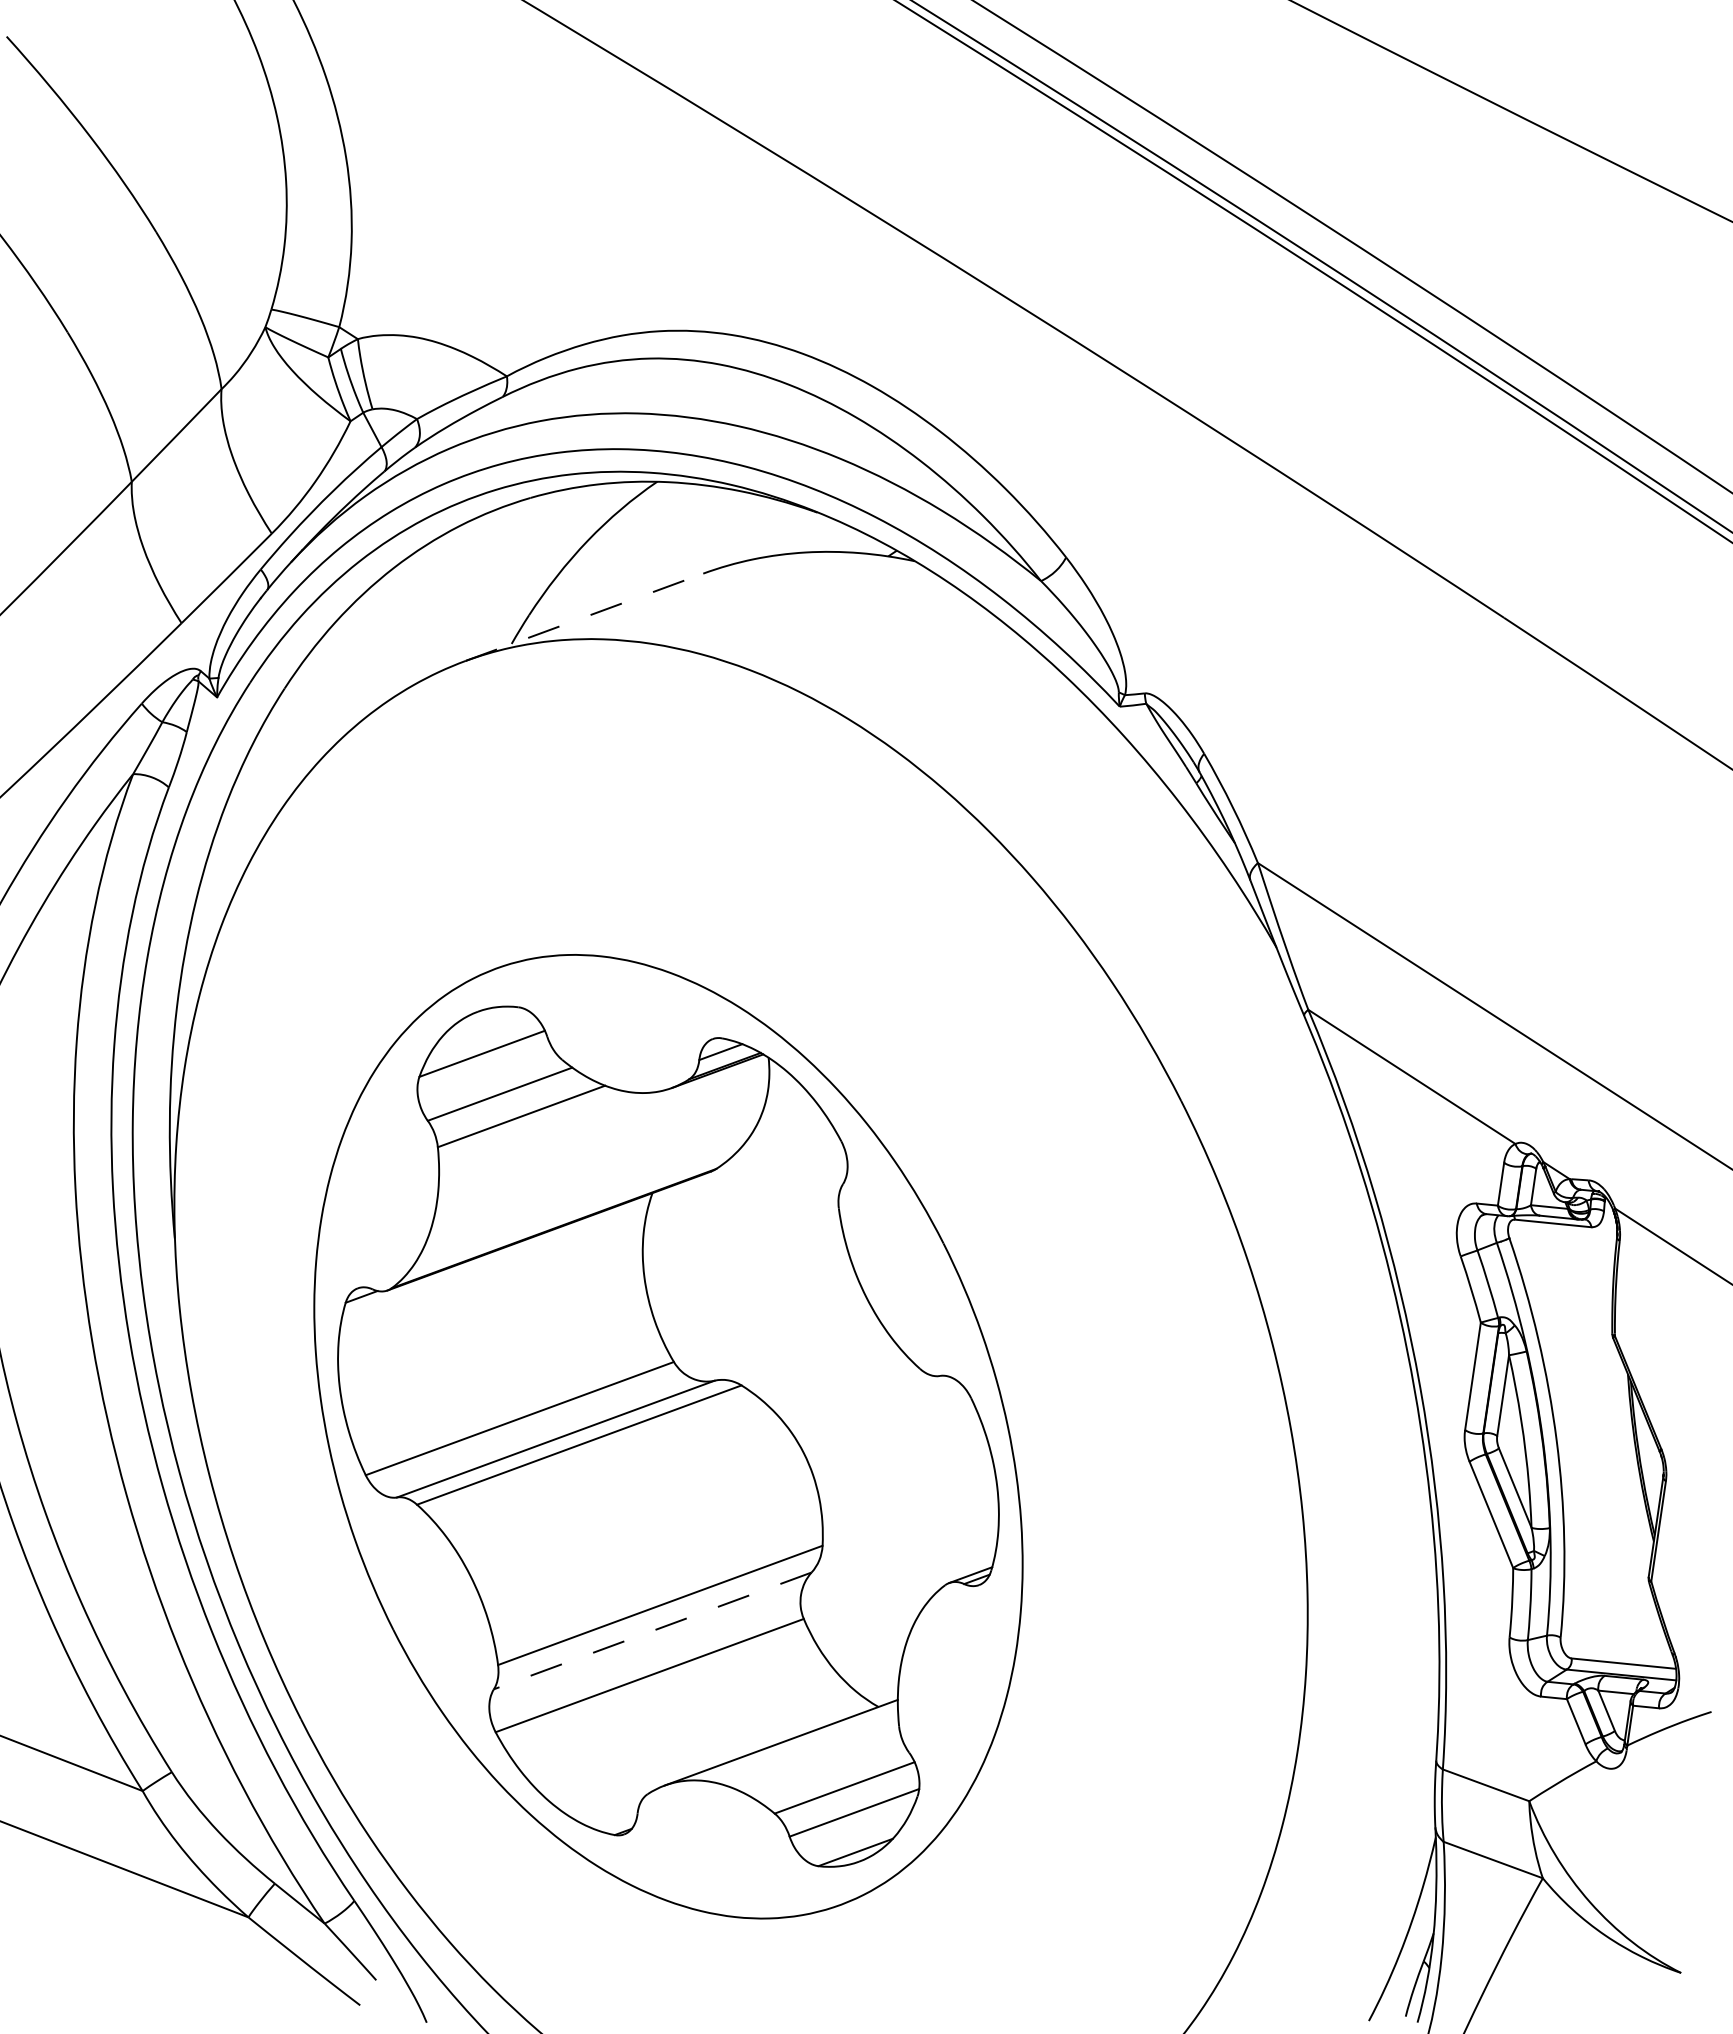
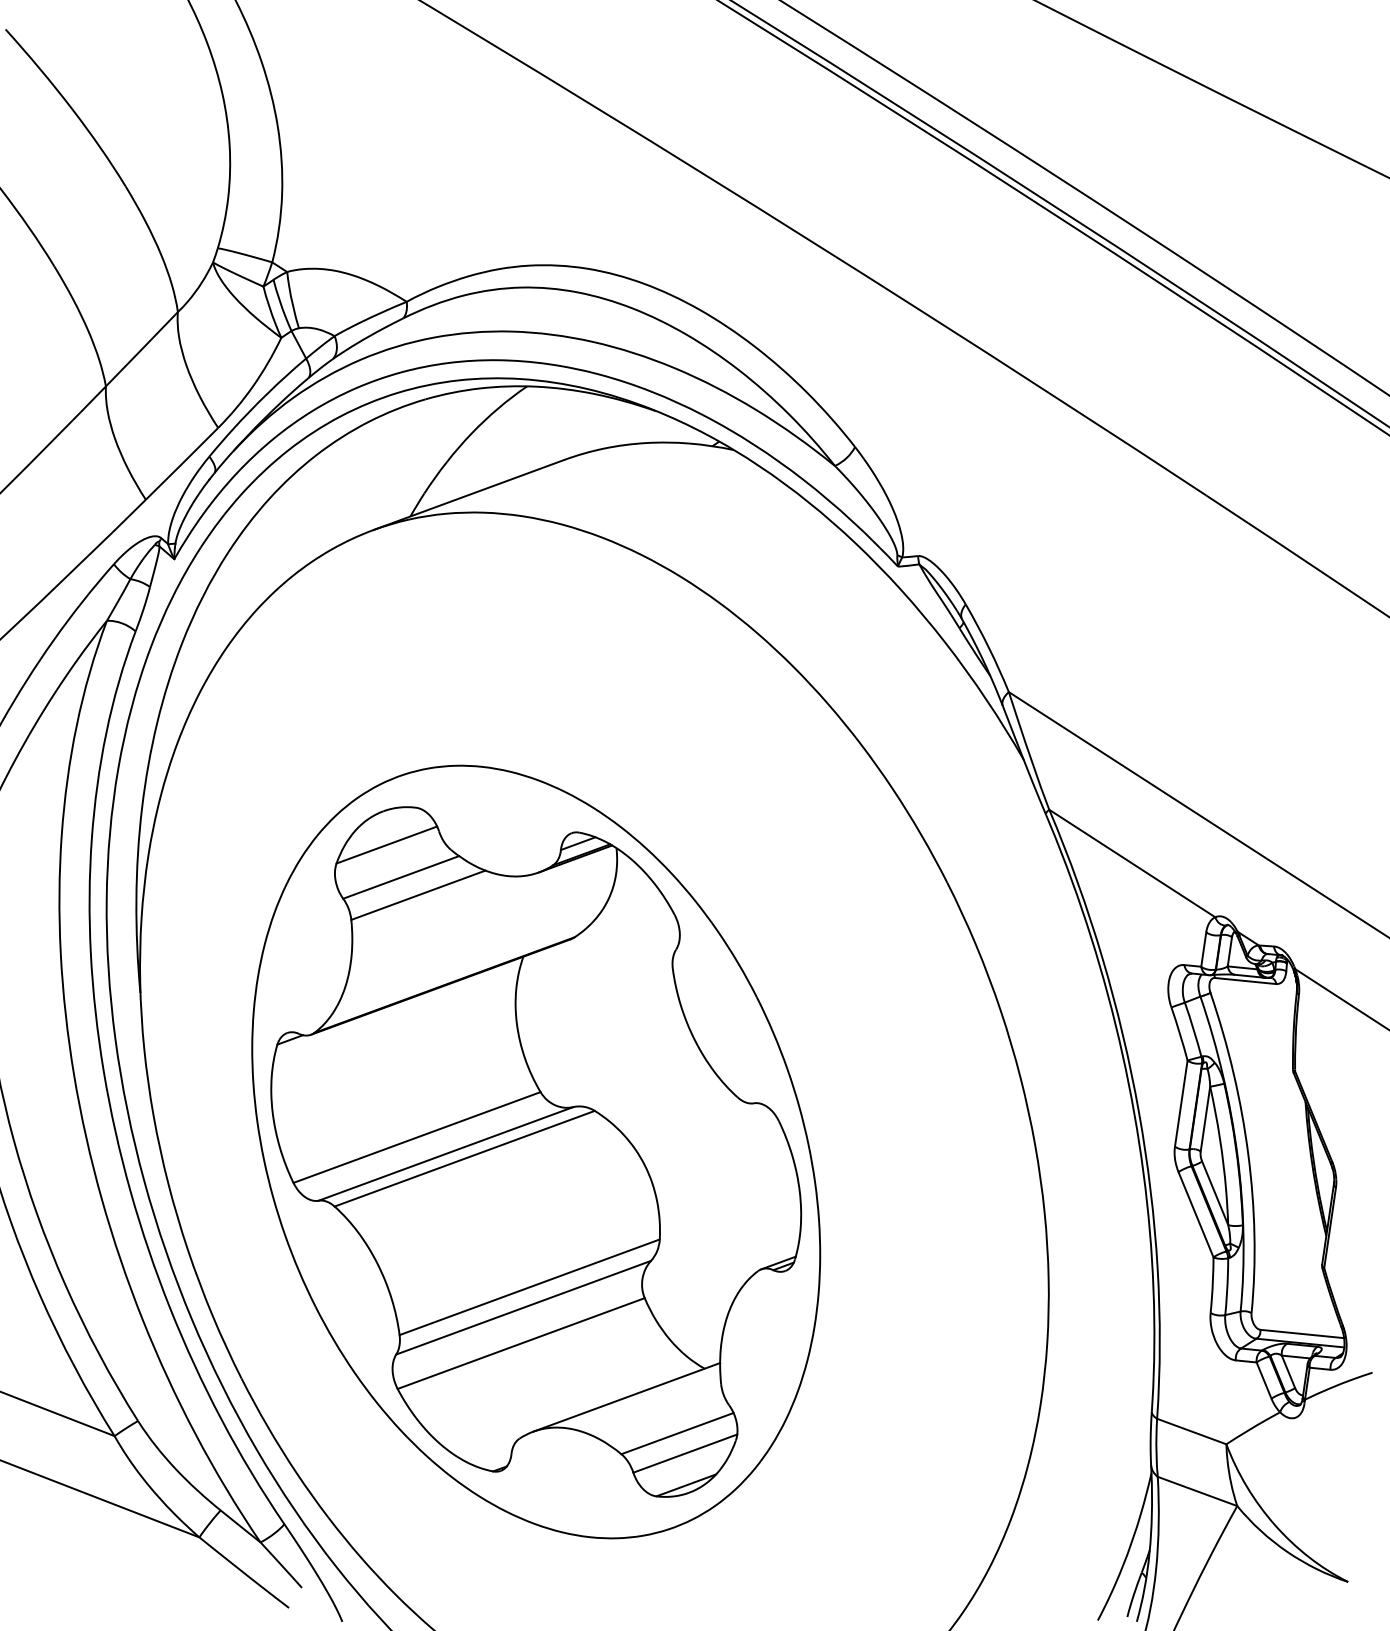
line: (584, 617) -> (468, 495), dashed -> solid
line: (652, 1631) -> (523, 1308), dashed -> solid

